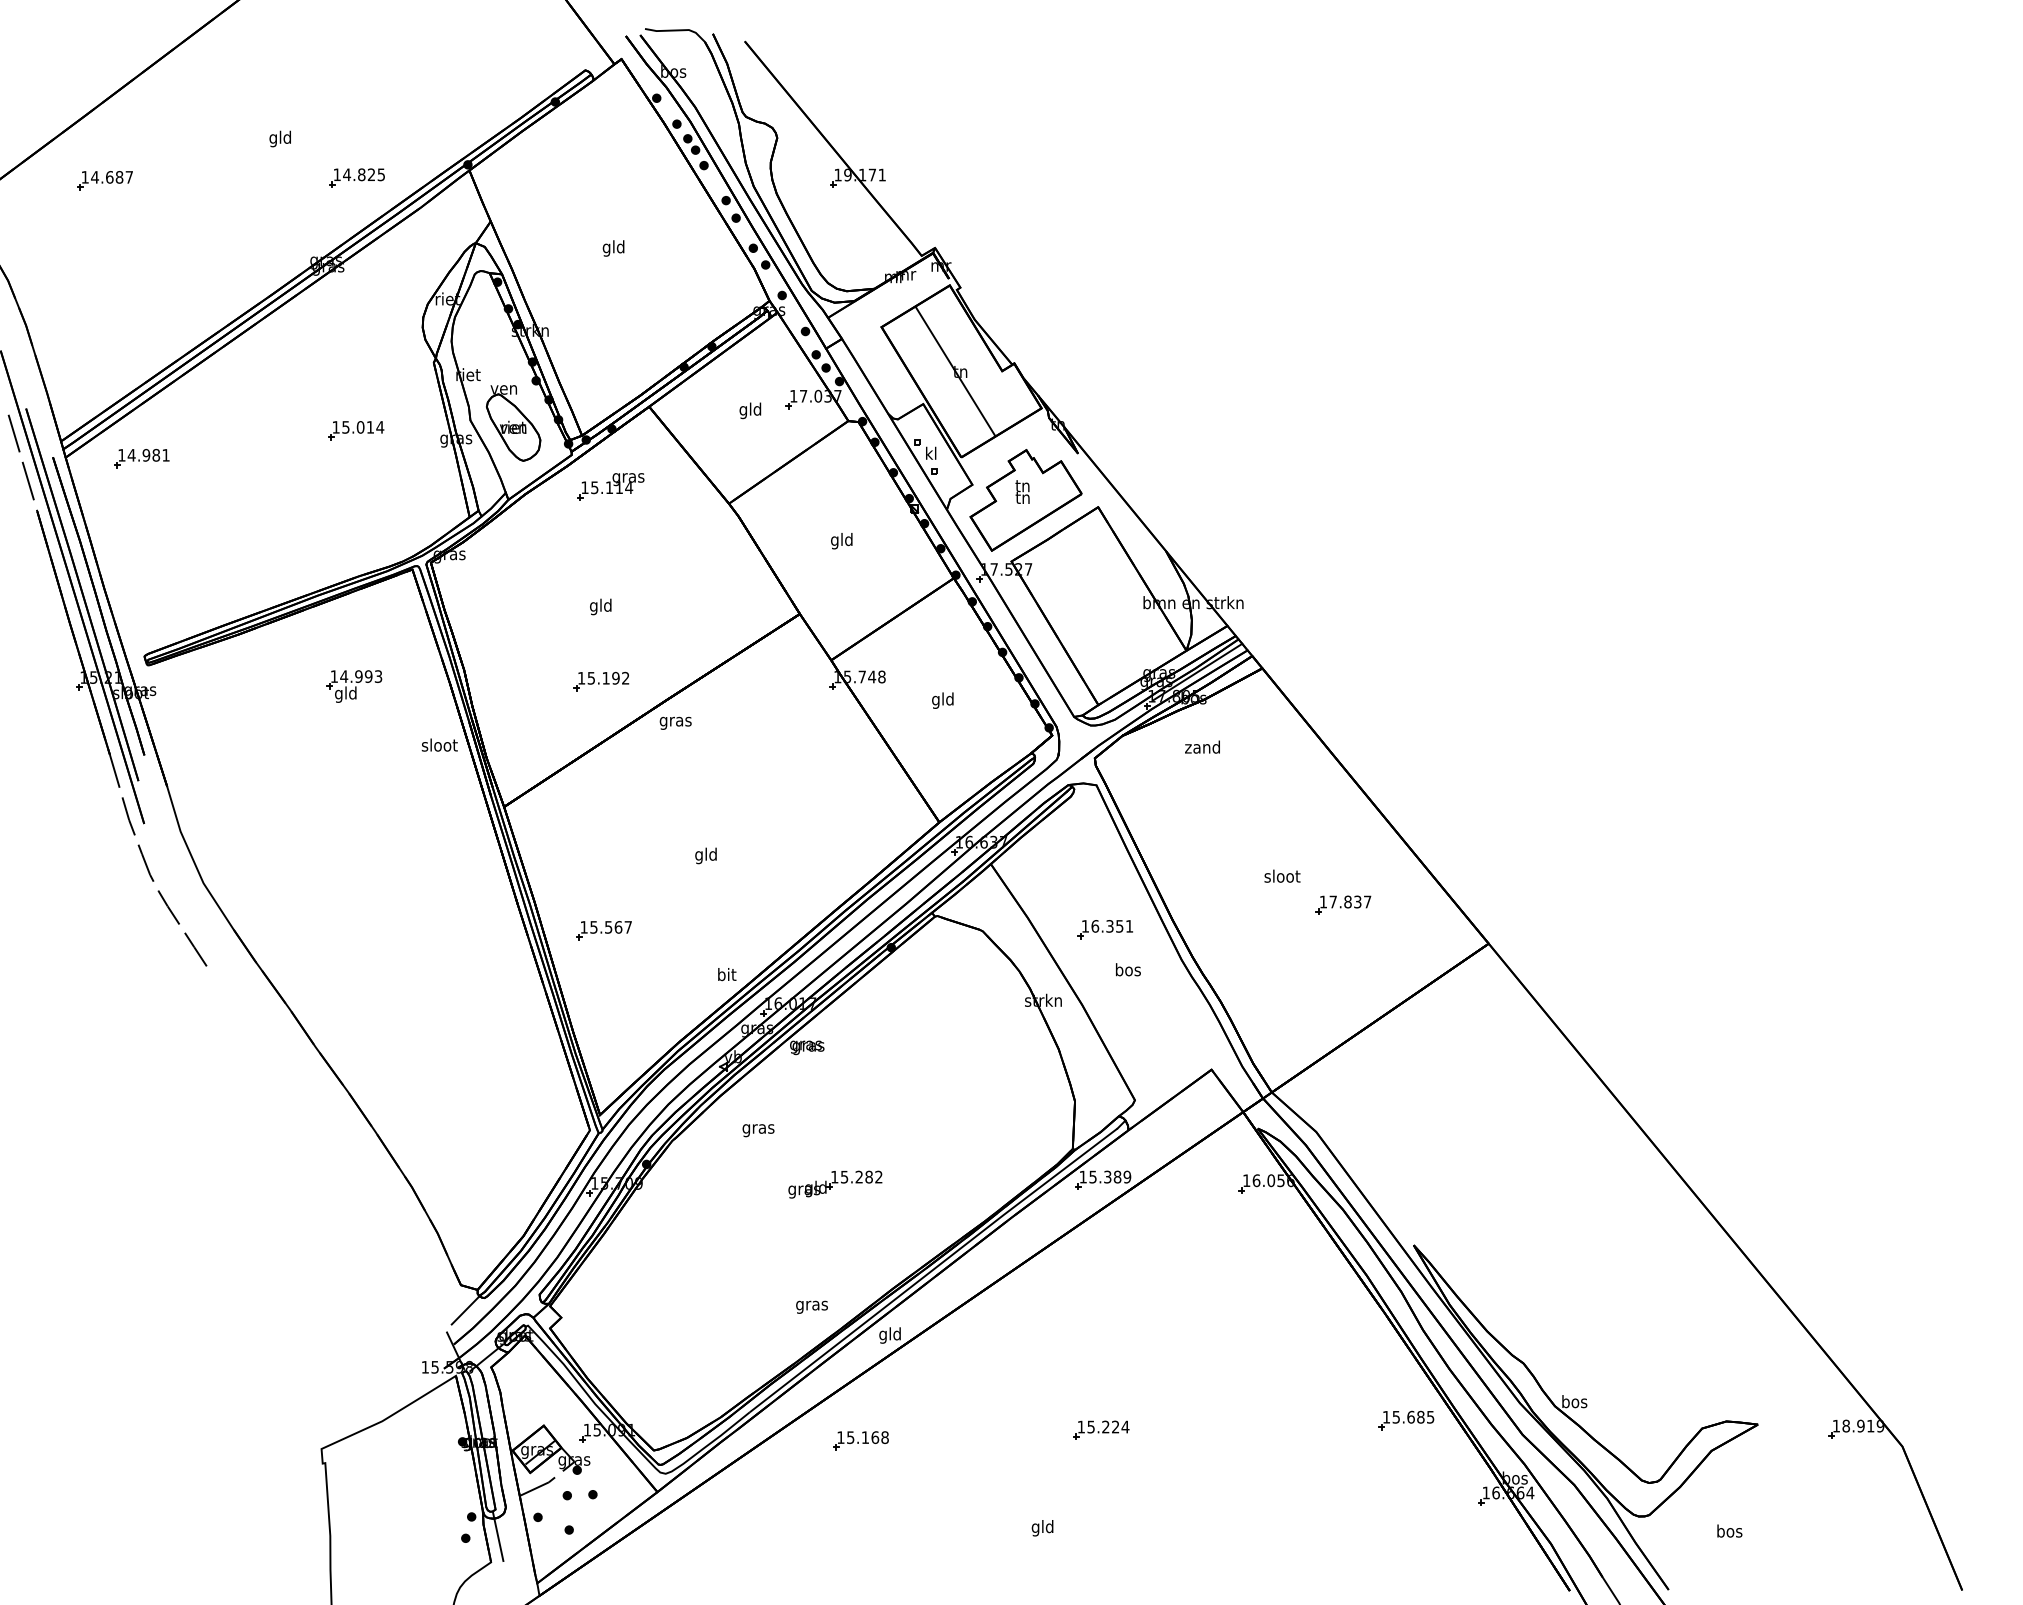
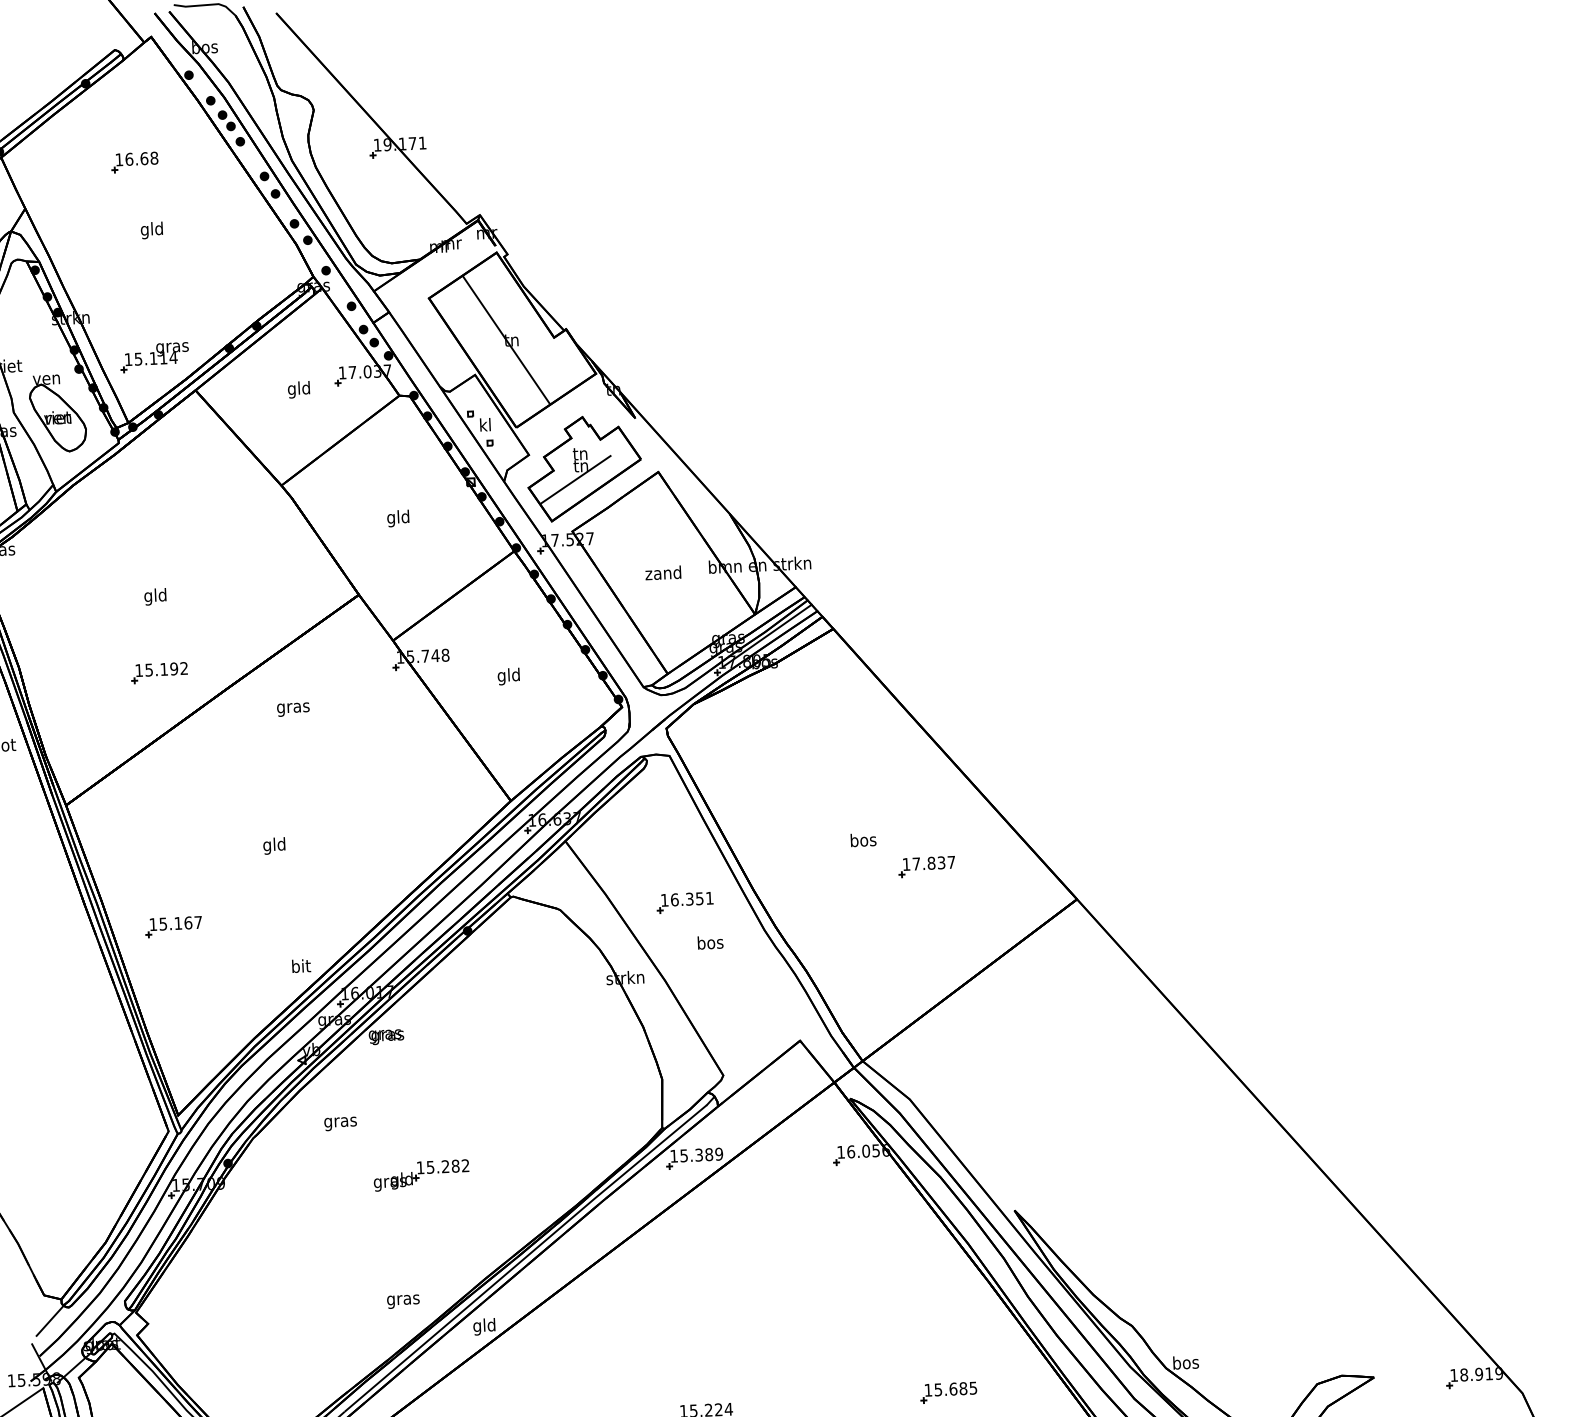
part: (599, 180) -> (134, 161), added
part: (610, 486) -> (154, 357), moved
line: (1016, 511) -> (575, 480), added
text: (675, 722) -> (293, 708), moved
text: (1202, 746) -> (663, 572), moved
text: (1282, 875) -> (863, 839), sloot -> bos
text: (608, 927) -> (178, 923), 15.567 -> 15.167
part: (1406, 1420) -> (948, 1392), moved

